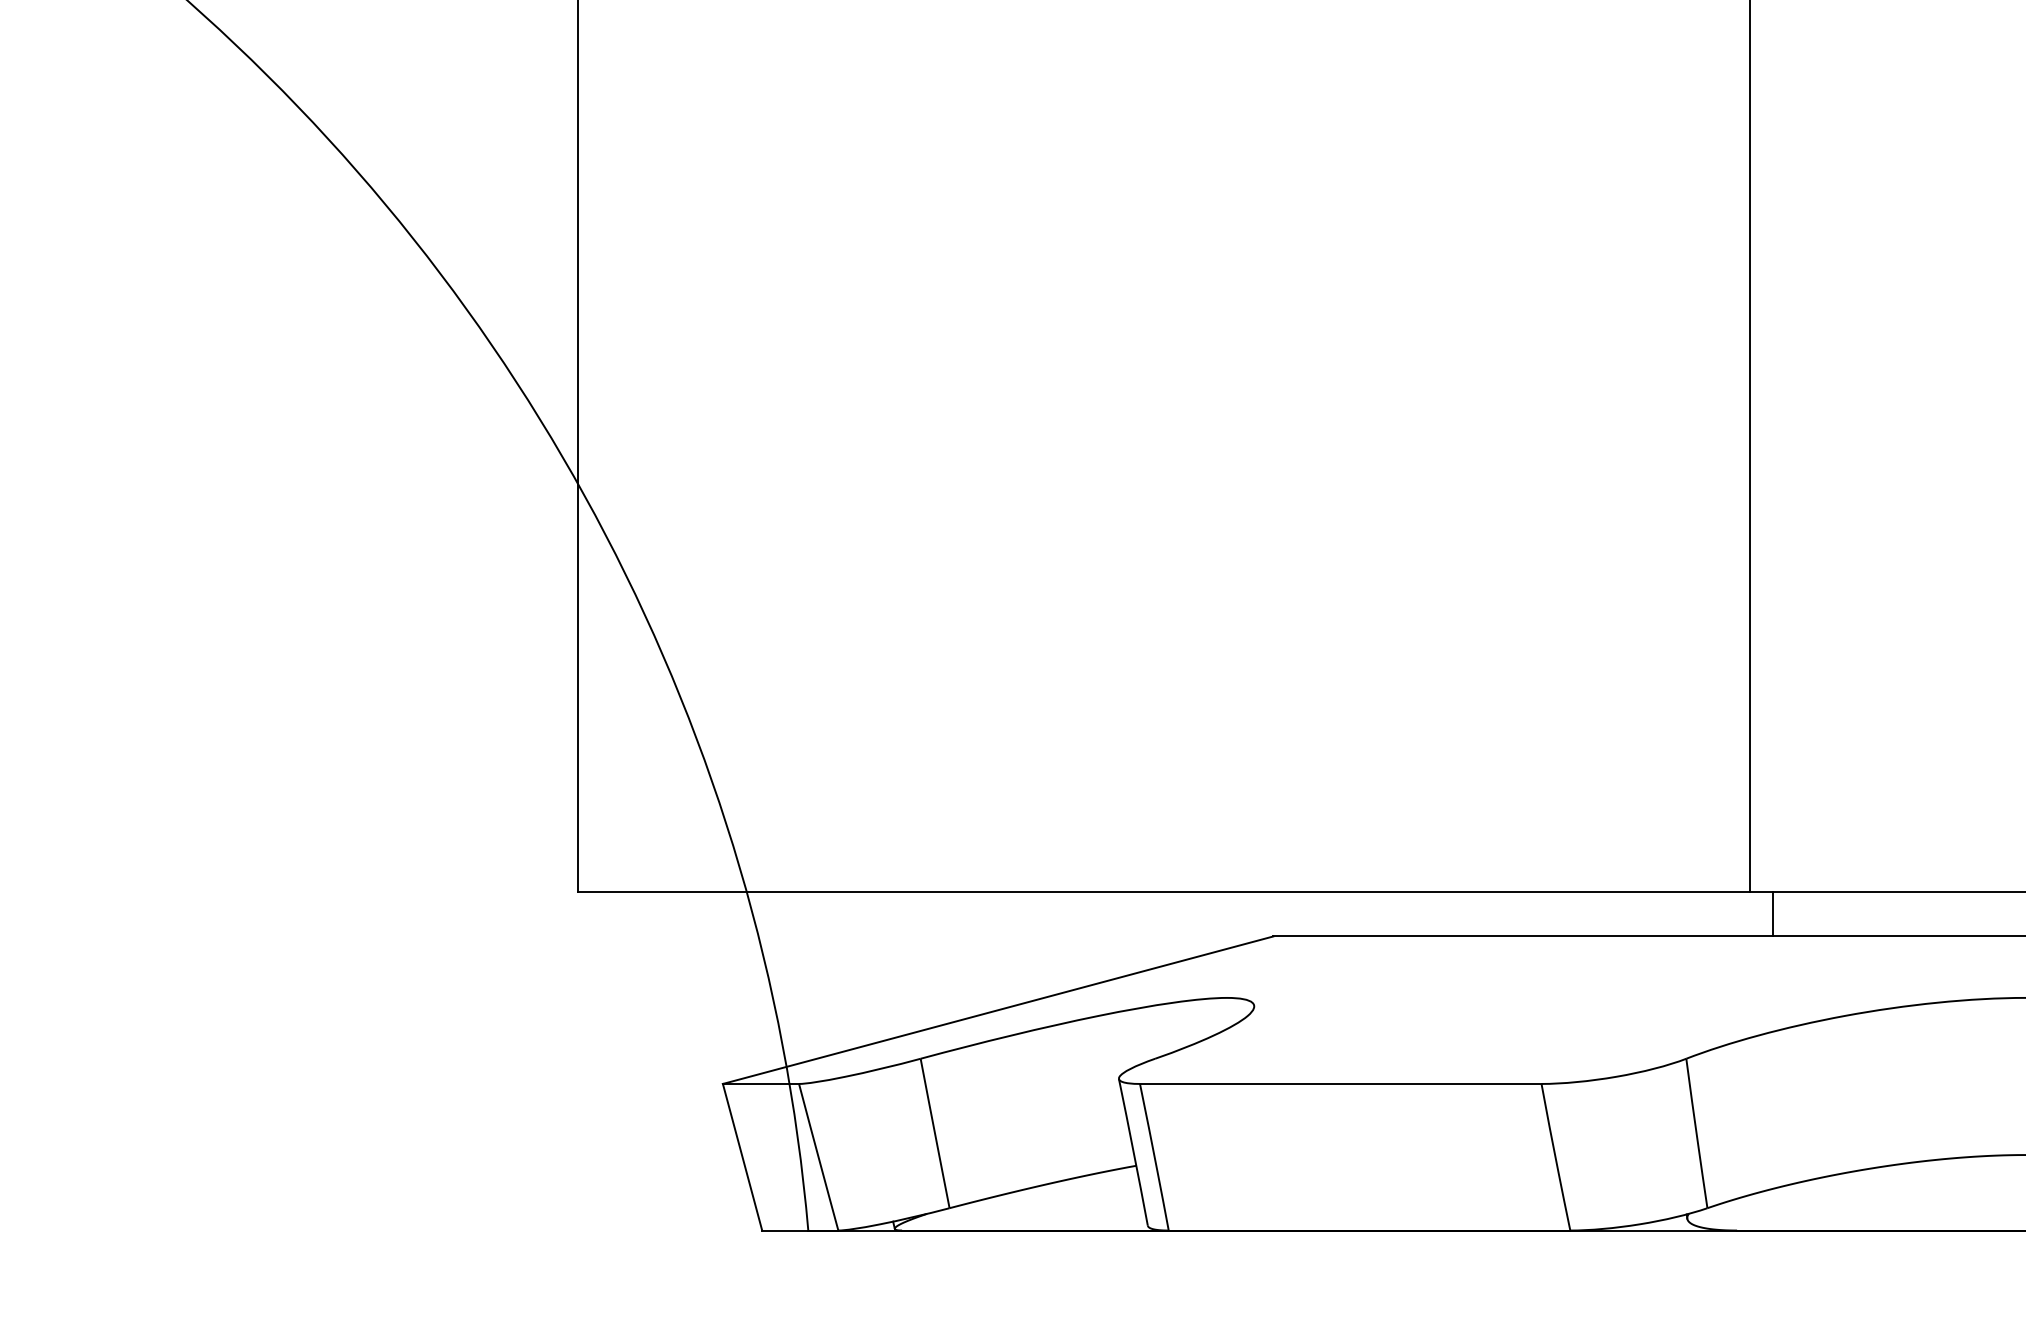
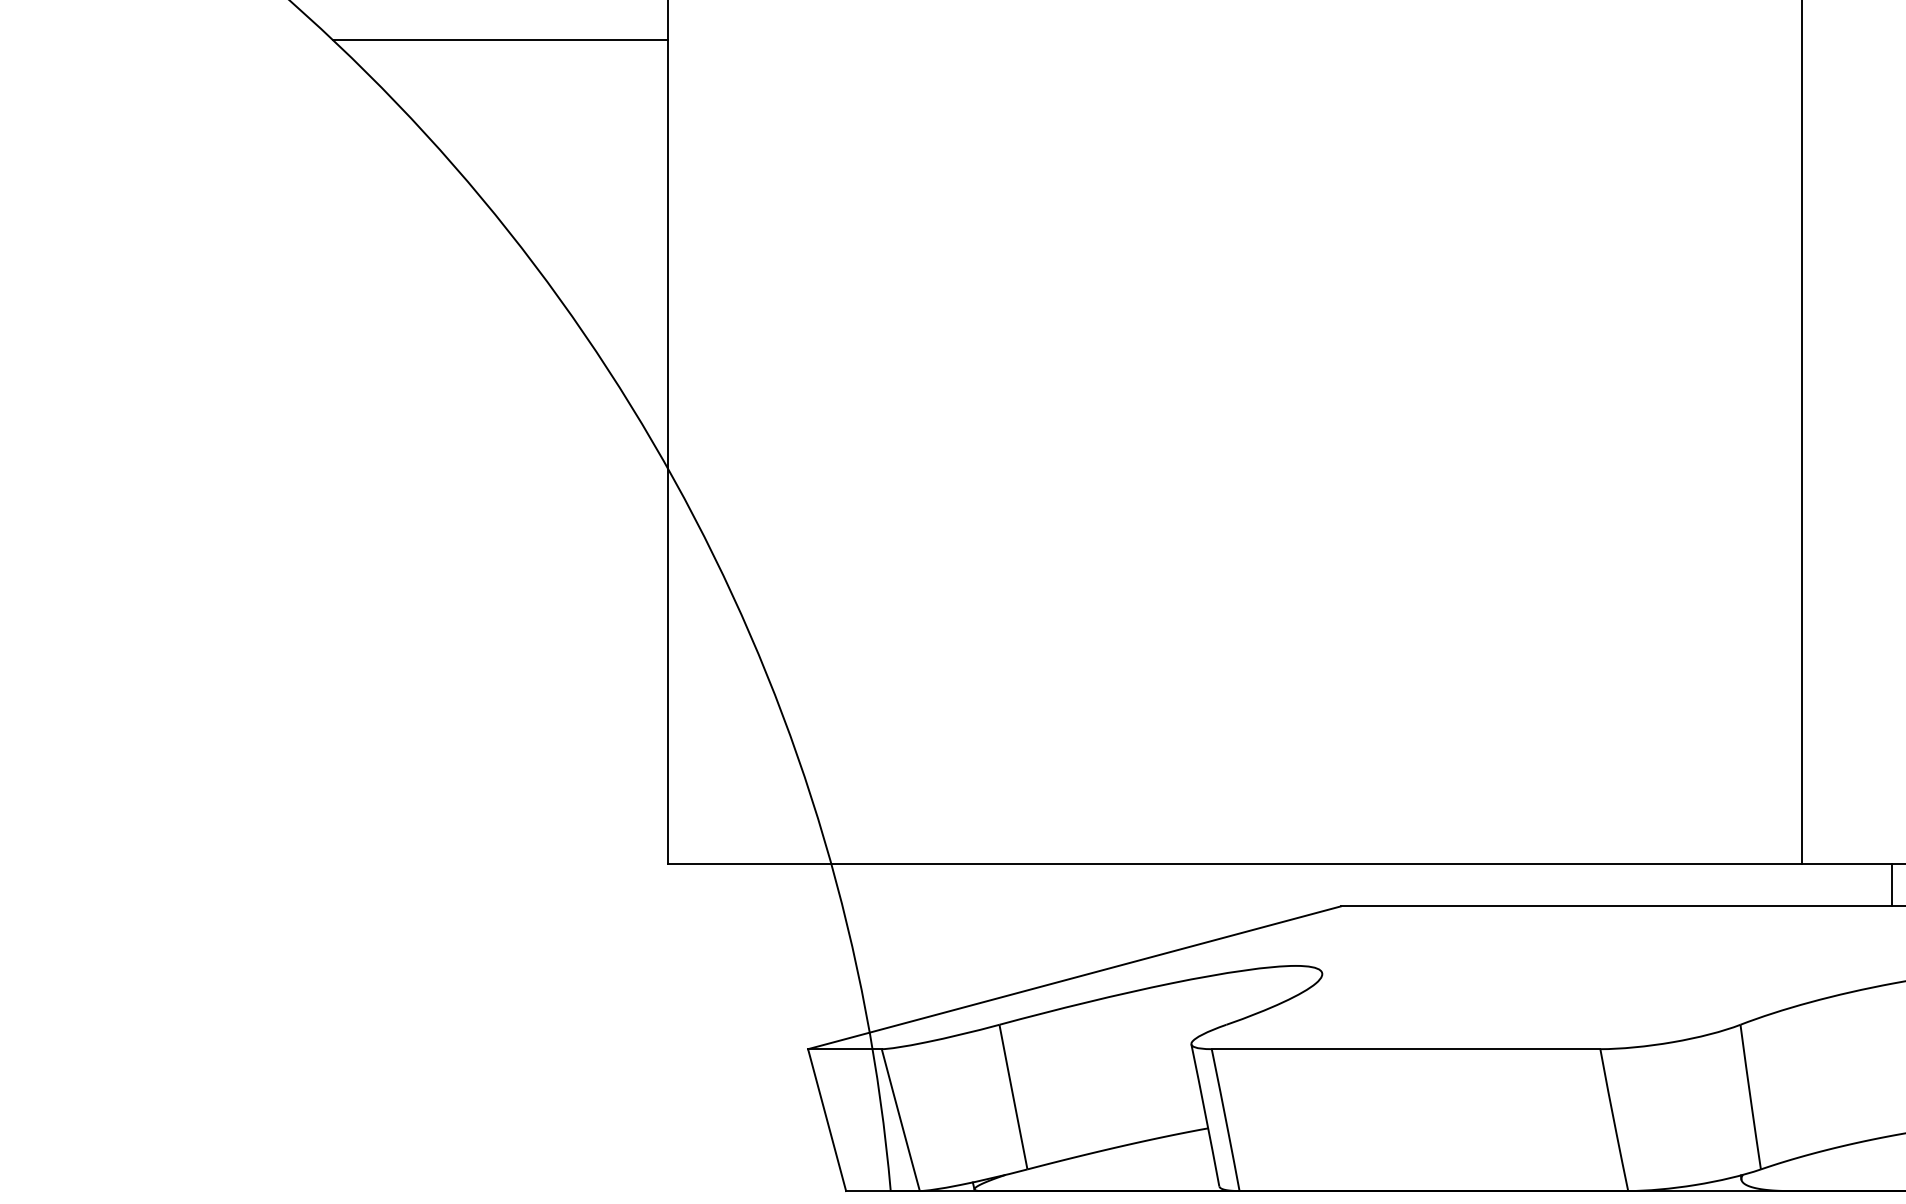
line: (405, 41) -> (500, 40), added
line: (1773, 914) -> (1892, 885), moved

